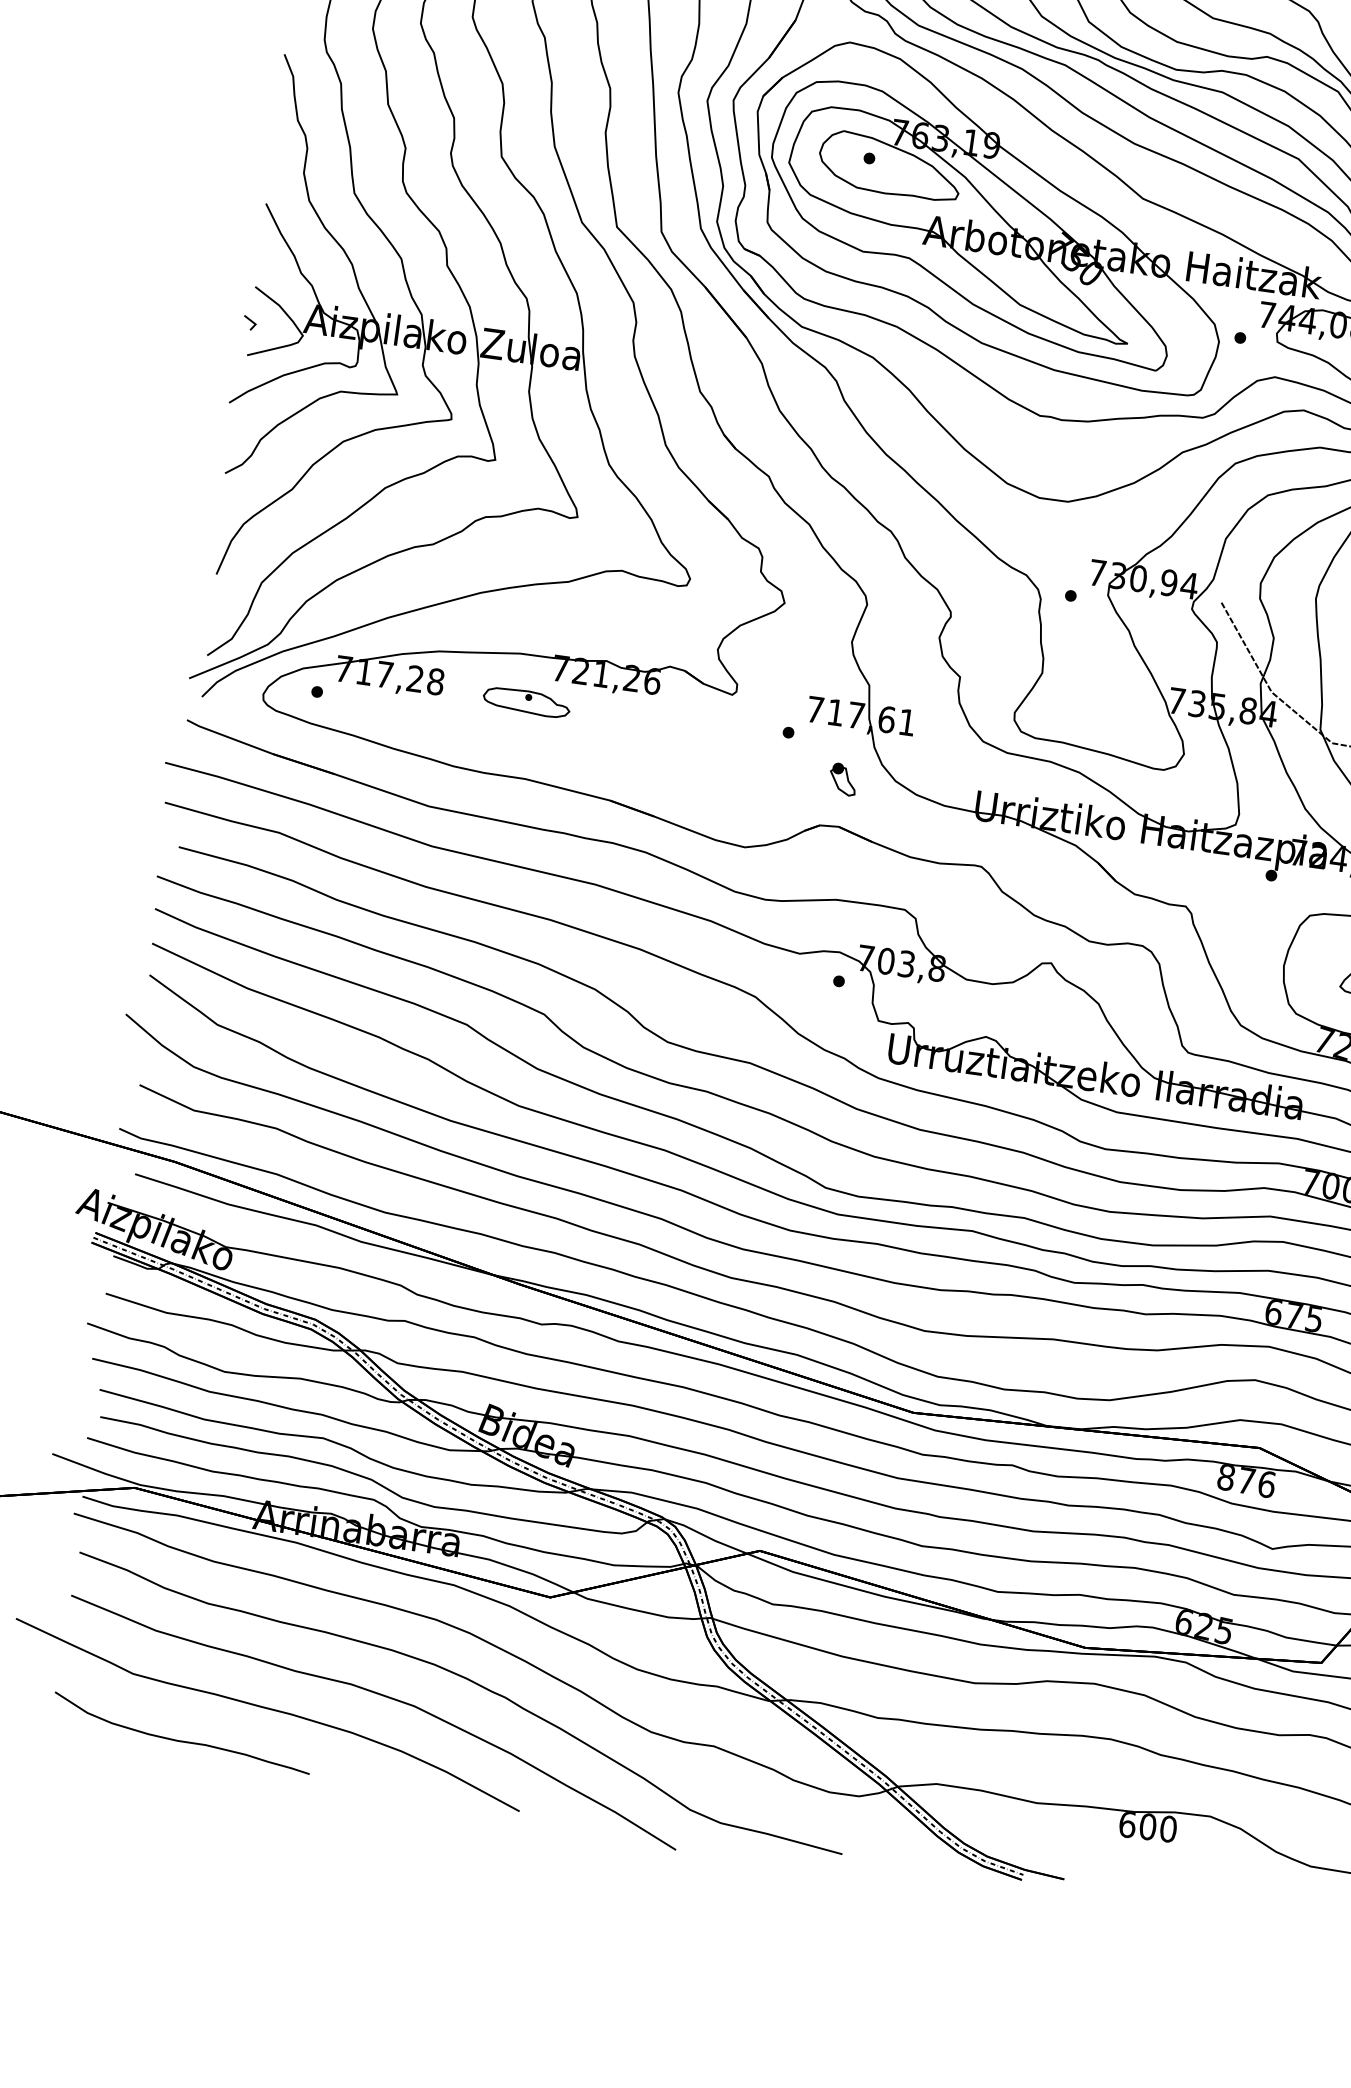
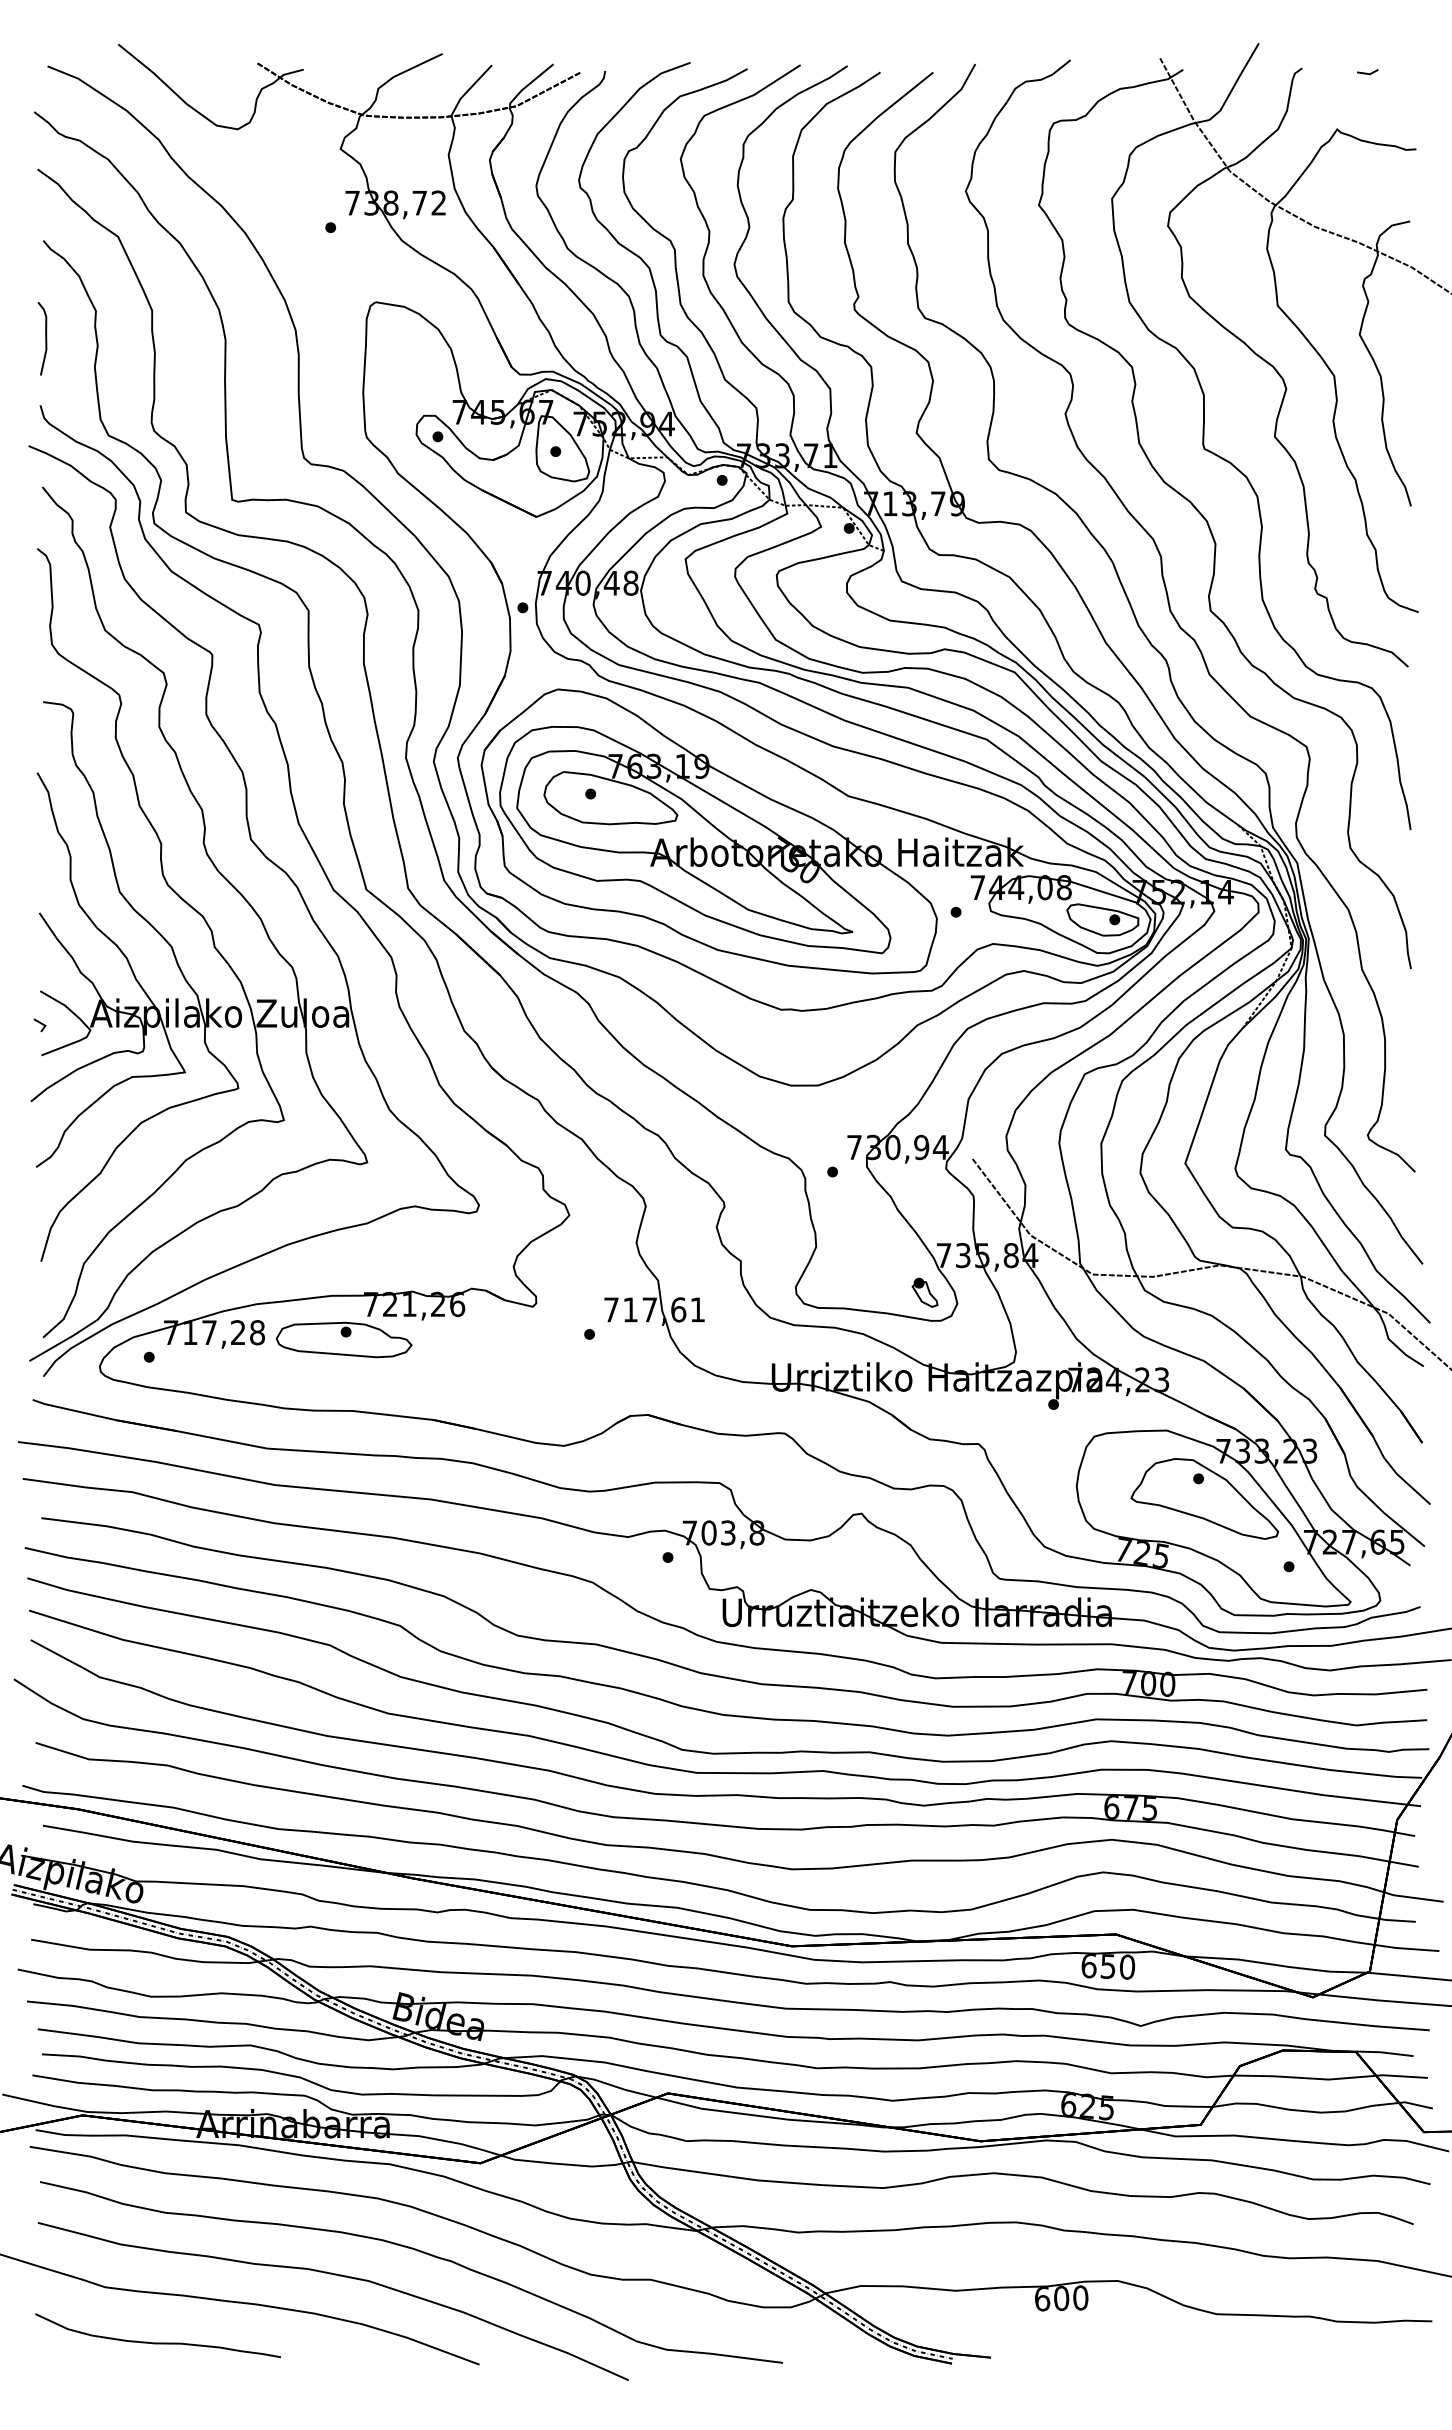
part: (526, 701) -> (343, 1339), size x1.67
part: (842, 779) -> (924, 1292), moved
text: (1246, 1480) -> (1108, 1966), 876 -> 650

